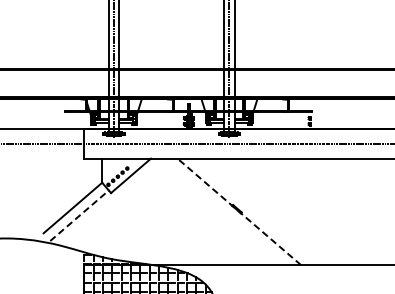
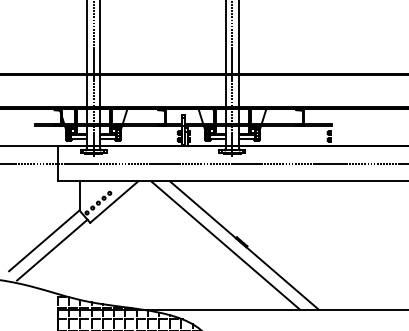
line: (223, 211) -> (225, 244), added
line: (239, 211) -> (244, 244), dashed -> solid
line: (79, 215) -> (52, 249), dashed -> solid

